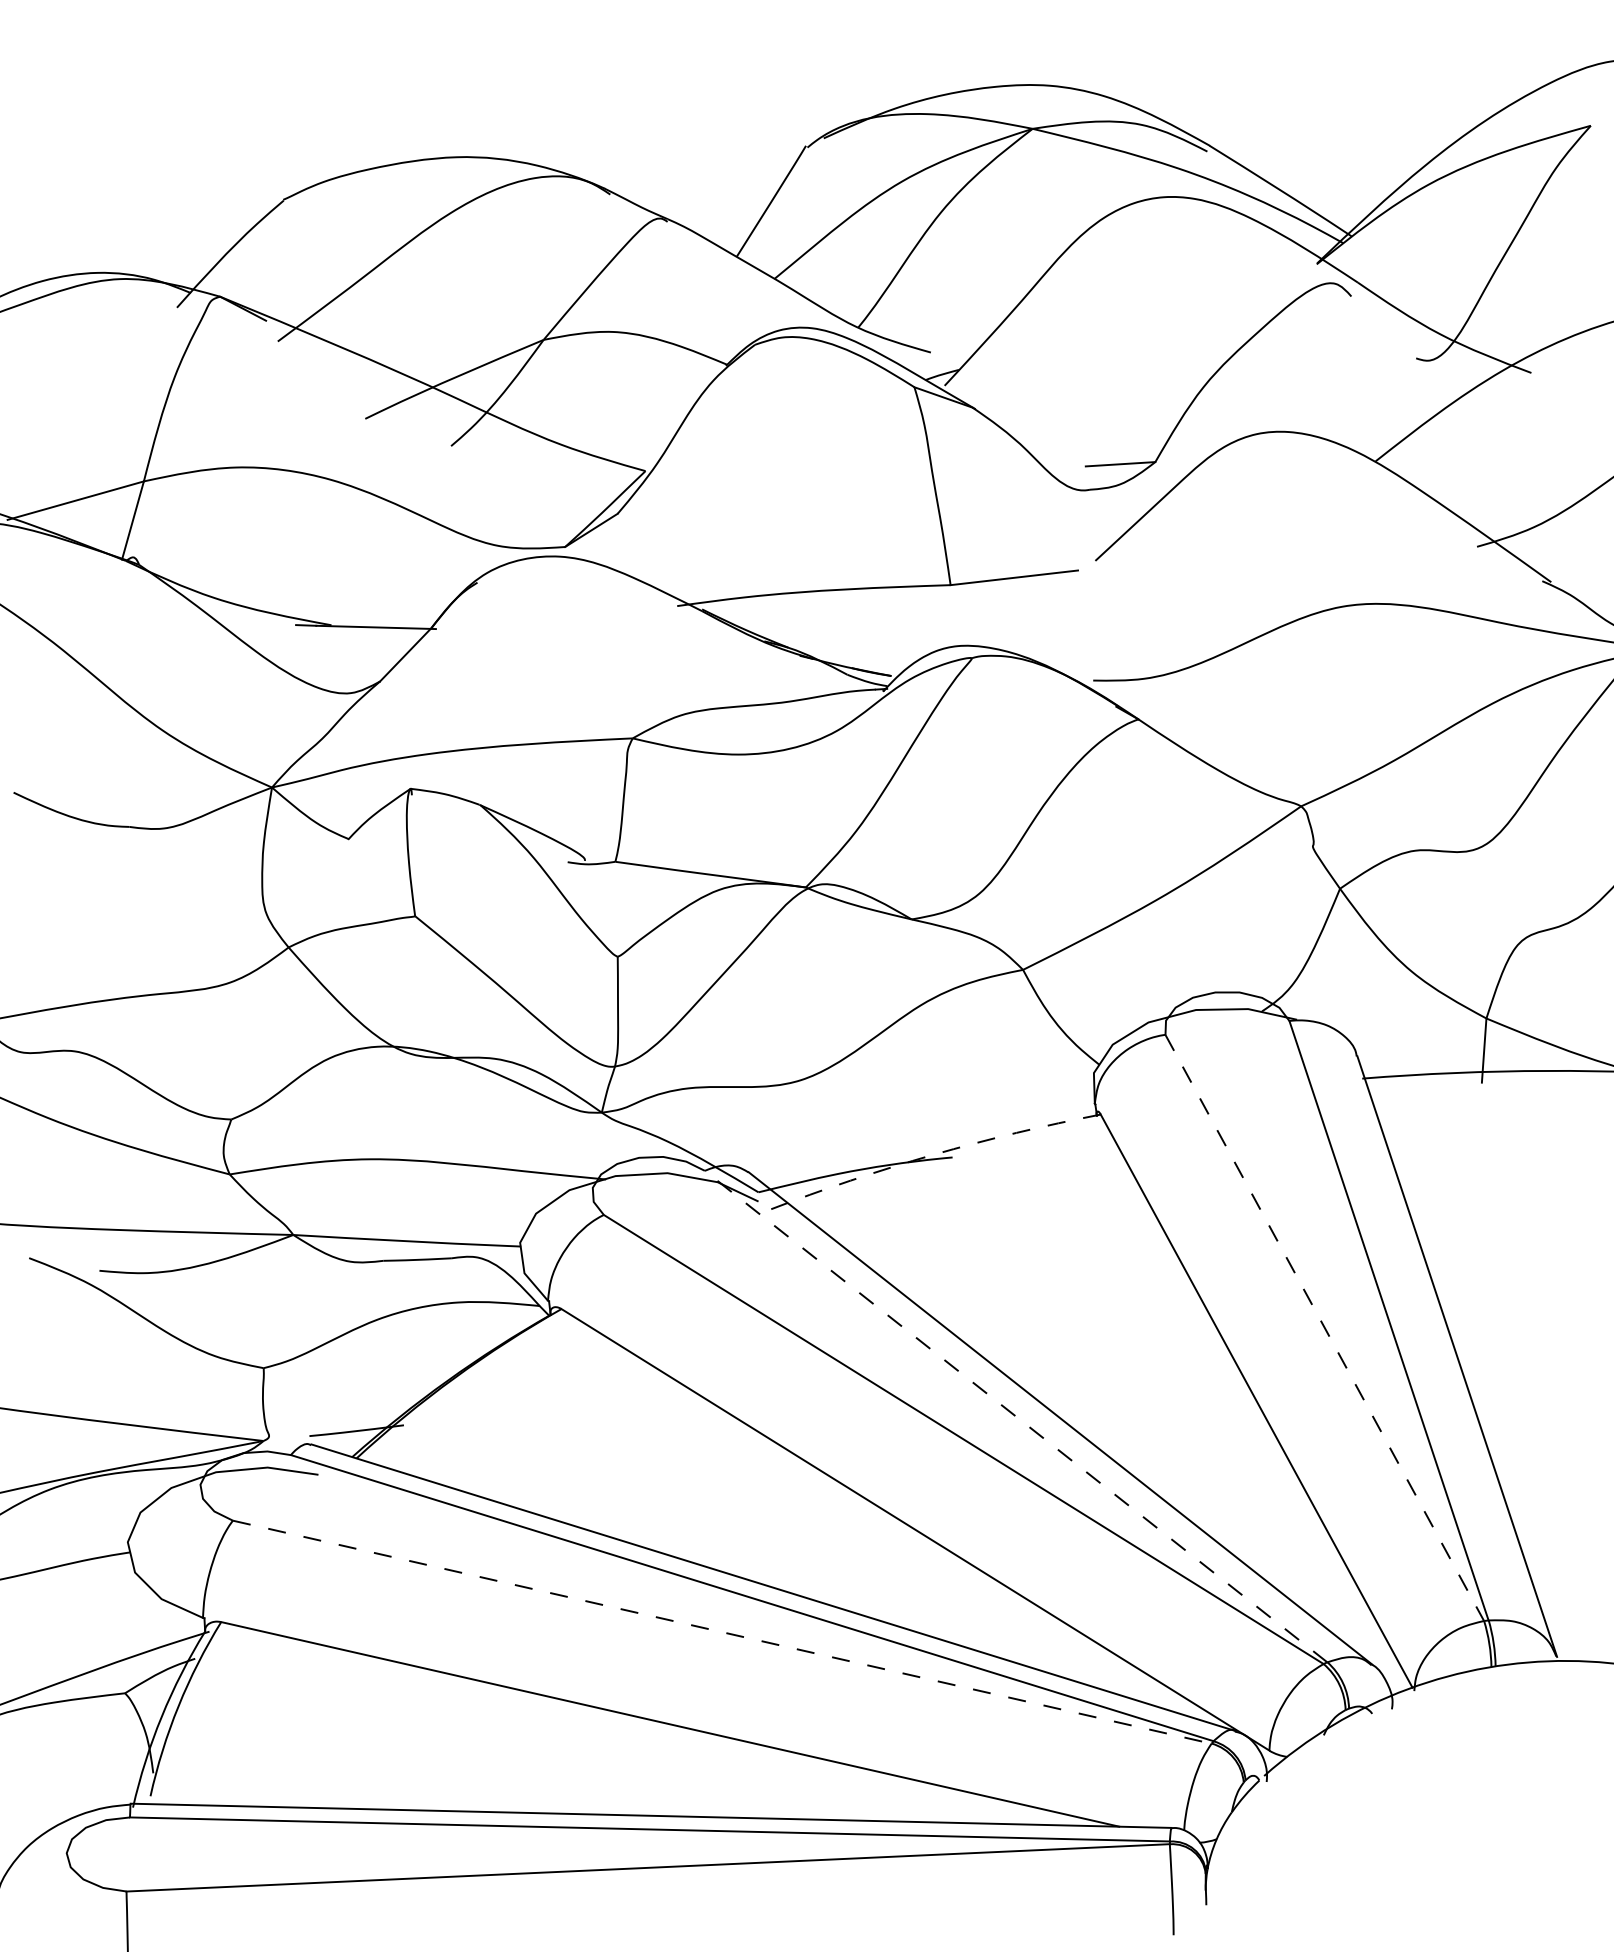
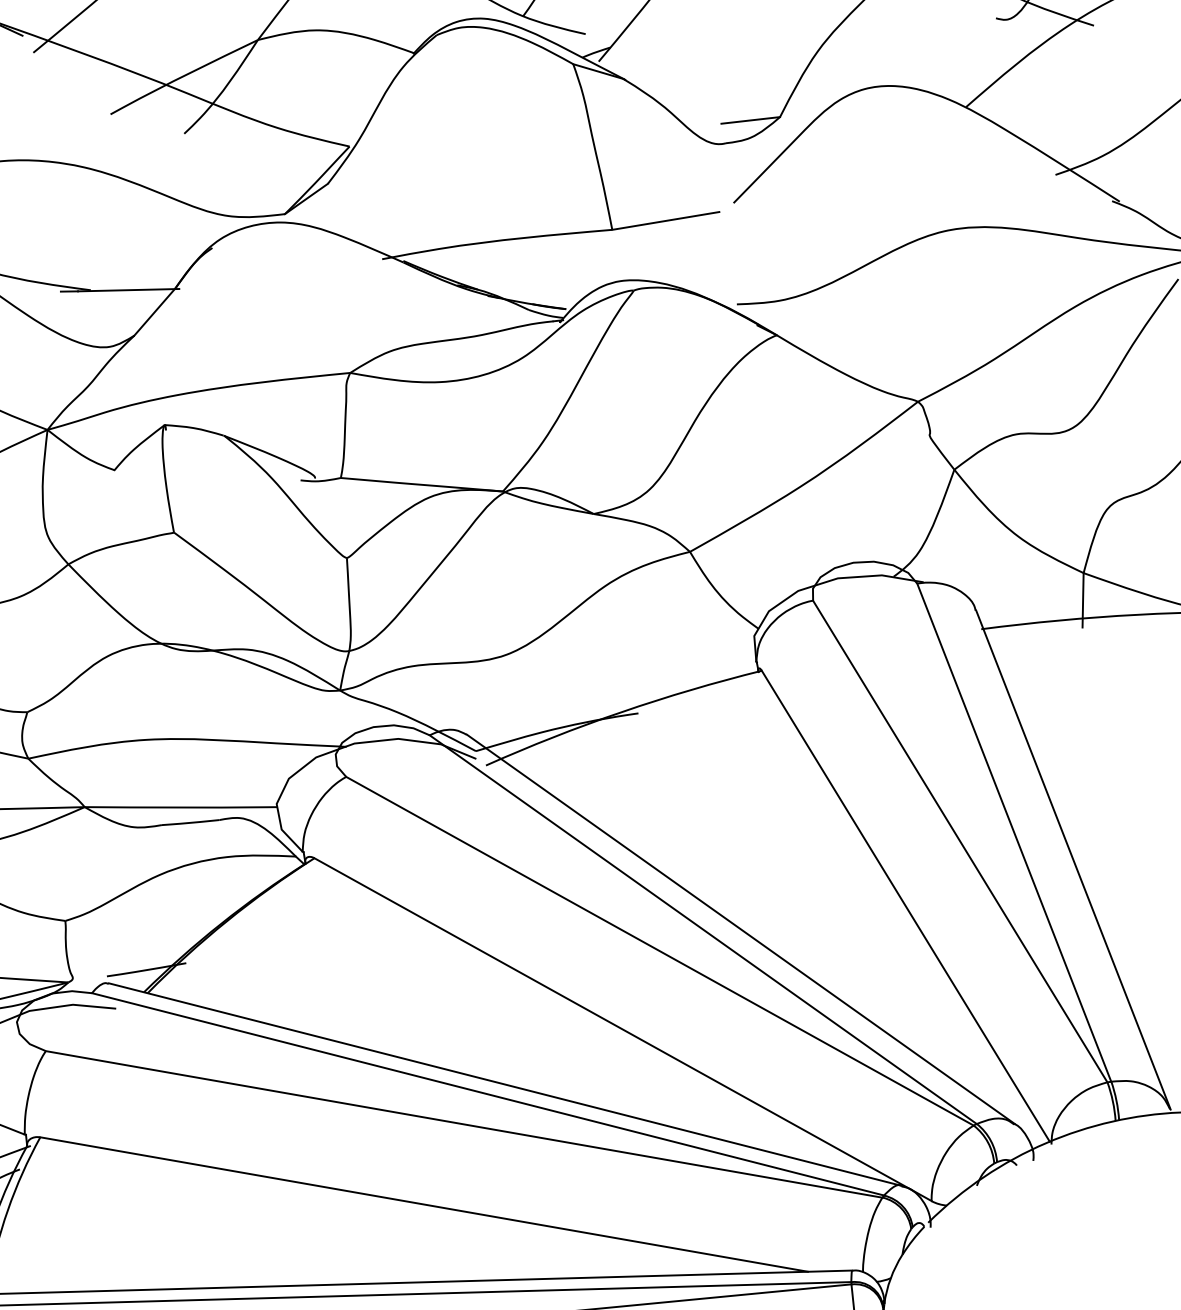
arc: (933, 1154) -> (622, 711), dashed -> solid
line: (1324, 1327) -> (960, 841), dashed -> solid
line: (1016, 1416) -> (703, 929), dashed -> solid
line: (722, 1632) -> (464, 1124), dashed -> solid

